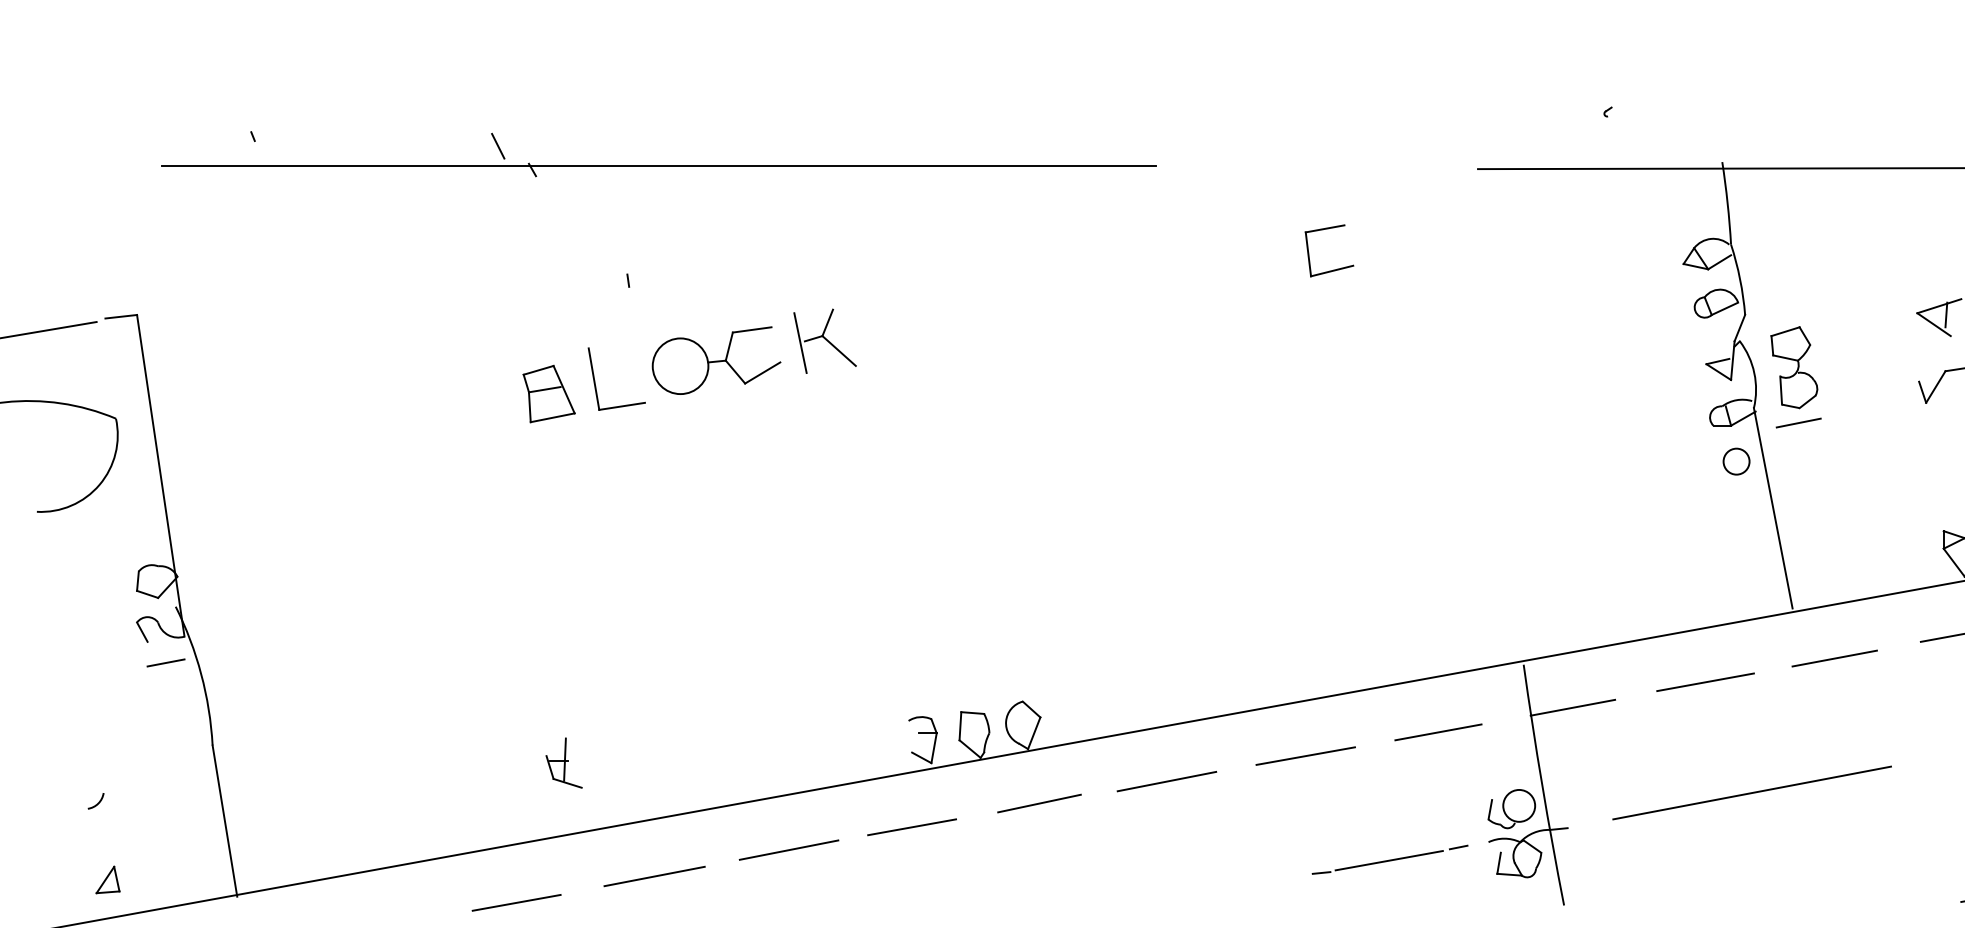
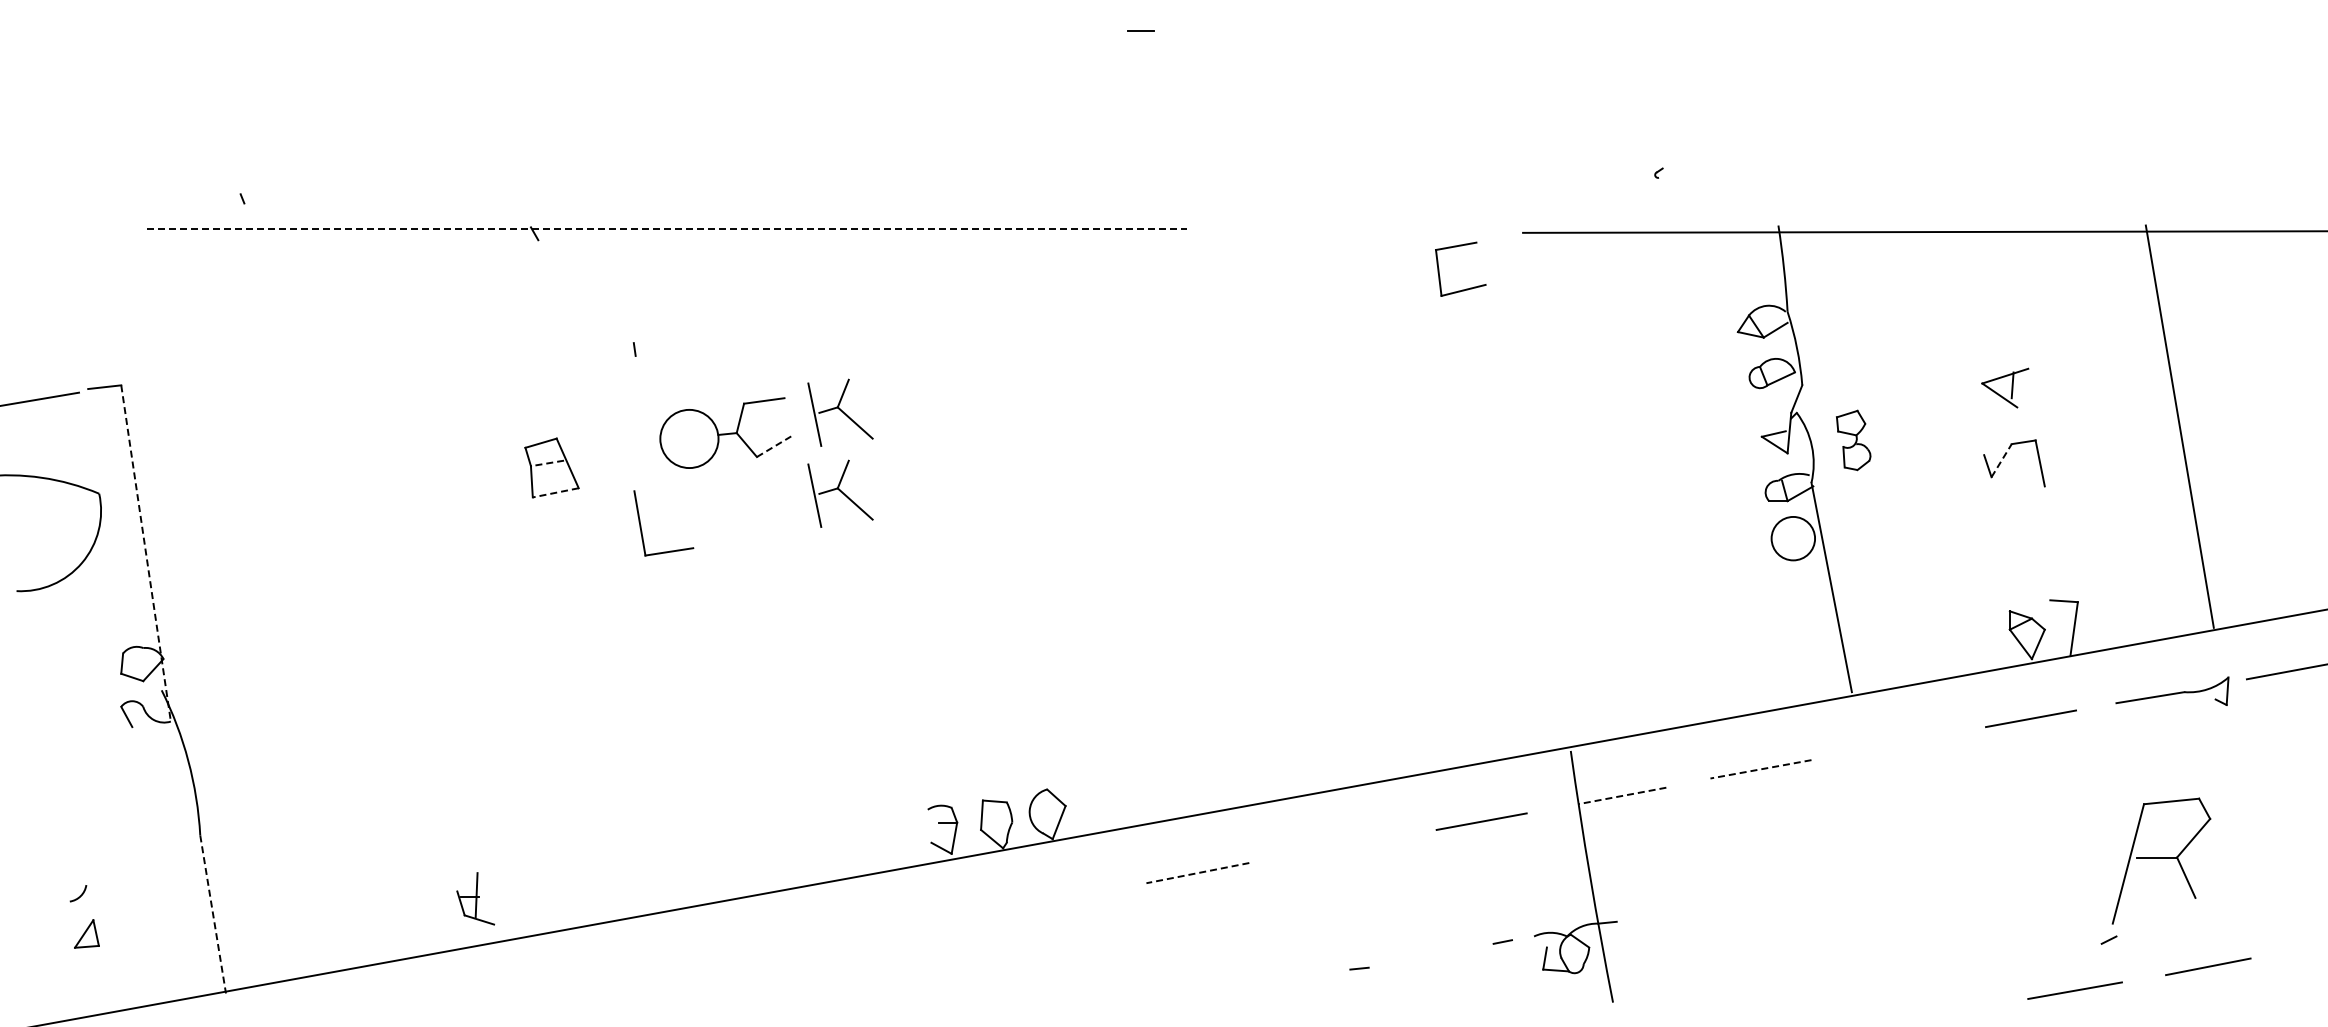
line: (497, 145) -> (498, 208), removed
line: (658, 165) -> (666, 229), solid -> dashed
part: (1334, 269) -> (1466, 288), moved
part: (1794, 367) -> (1853, 440), size x0.7
line: (762, 372) -> (775, 445), solid -> dashed
part: (595, 381) -> (641, 525), moved
line: (1935, 386) -> (2001, 460), solid -> dashed
line: (544, 389) -> (547, 463), solid -> dashed
line: (552, 417) -> (555, 492), solid -> dashed
part: (825, 418) -> (840, 493), added
line: (1798, 422) -> (1858, 497), removed
circle: (1735, 461) -> (1792, 538), size x1.6
line: (161, 475) -> (146, 553), solid -> dashed
line: (1834, 658) -> (1895, 744), removed
line: (165, 662) -> (151, 748), removed
line: (1705, 682) -> (1760, 769), solid -> dashed
line: (1573, 707) -> (1622, 795), solid -> dashed
line: (1305, 756) -> (1342, 846), removed
part: (563, 762) -> (475, 898), moved
line: (1166, 781) -> (1197, 873), solid -> dashed
line: (1752, 792) -> (1809, 884), removed
line: (1039, 802) -> (1064, 895), removed
part: (1511, 808) -> (1558, 901), removed
line: (225, 821) -> (213, 914), solid -> dashed
line: (912, 826) -> (931, 920), removed
line: (788, 849) -> (802, 944), removed
line: (1389, 860) -> (1430, 955), removed
line: (653, 876) -> (661, 972), removed
part: (107, 879) -> (86, 933), moved
line: (516, 902) -> (517, 999), removed

